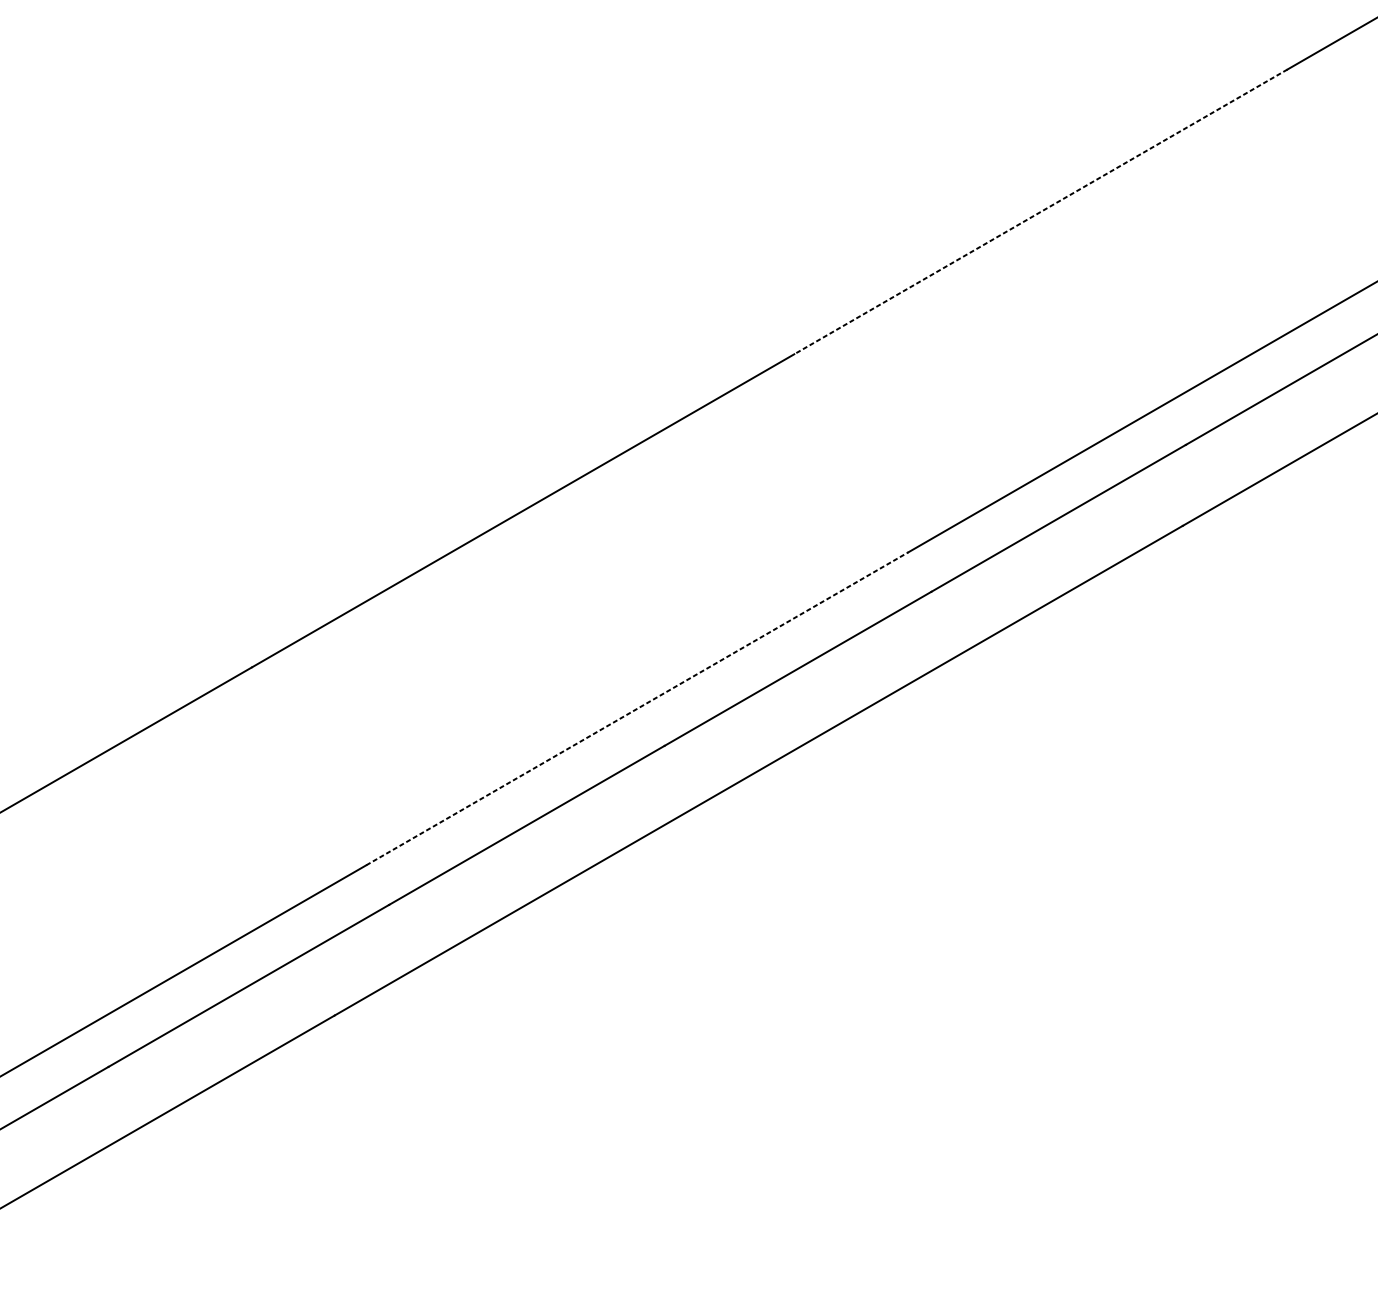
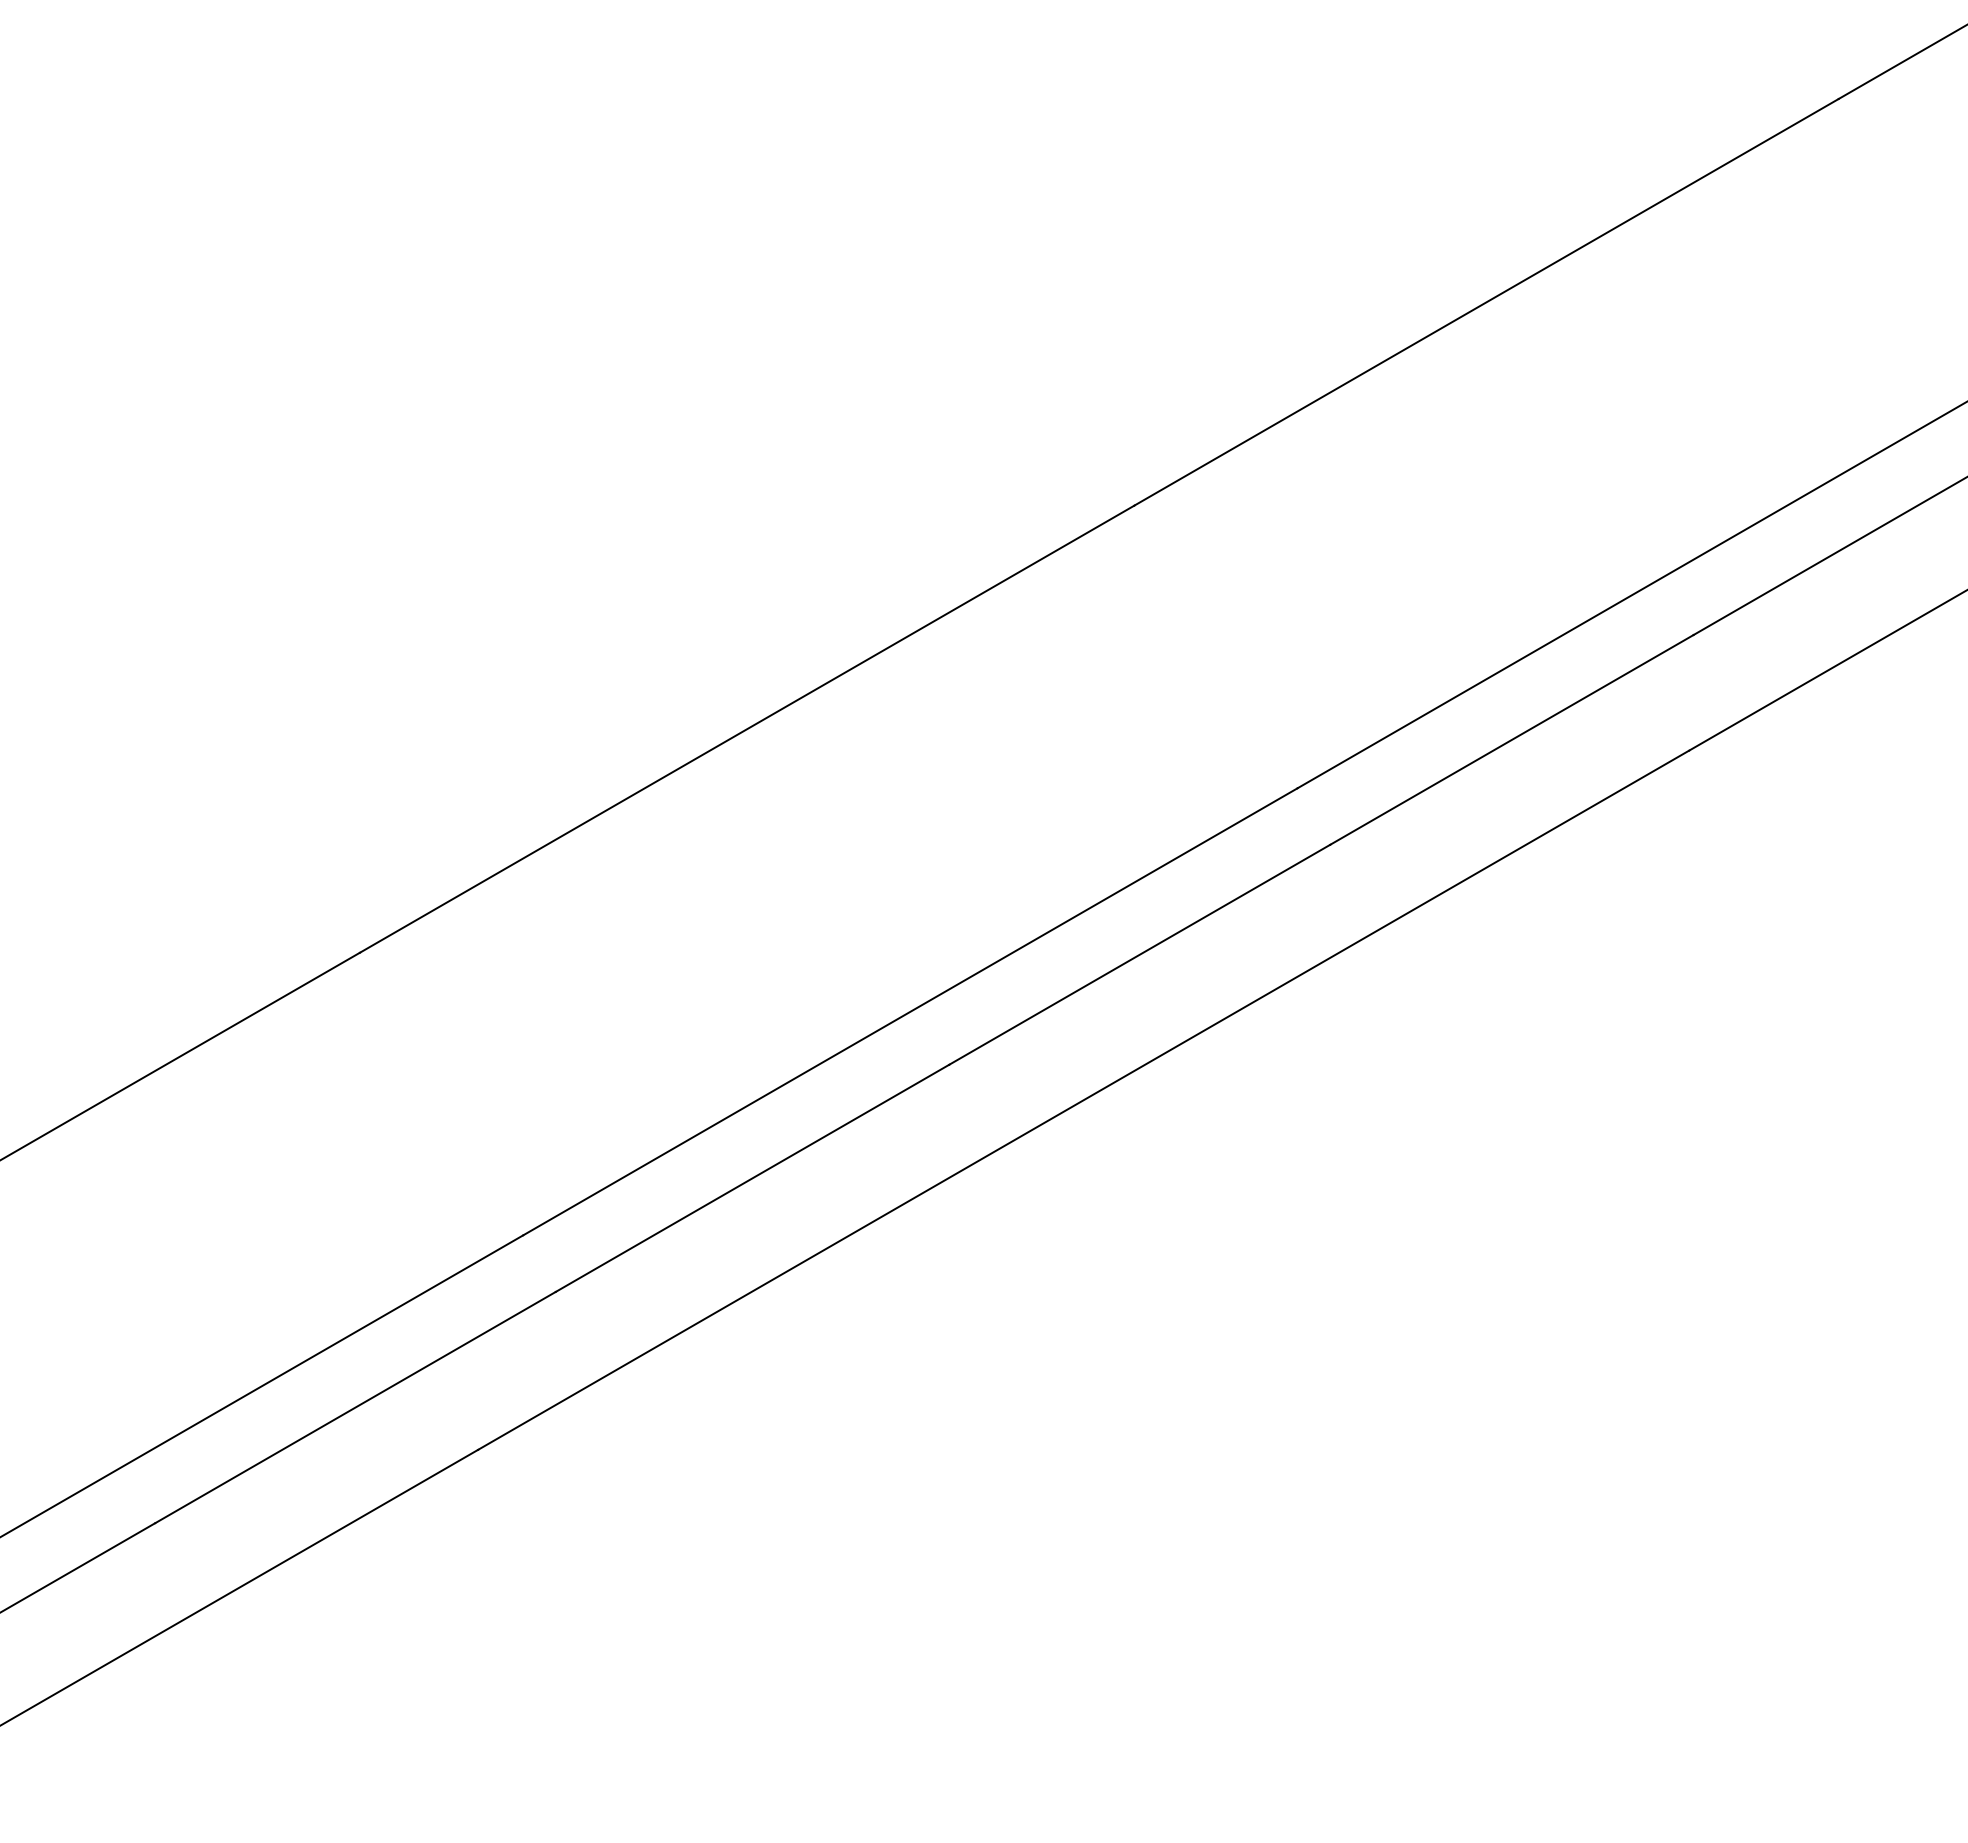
line: (1040, 212) -> (1486, 302), dashed -> solid
line: (637, 708) -> (910, 1011), dashed -> solid

